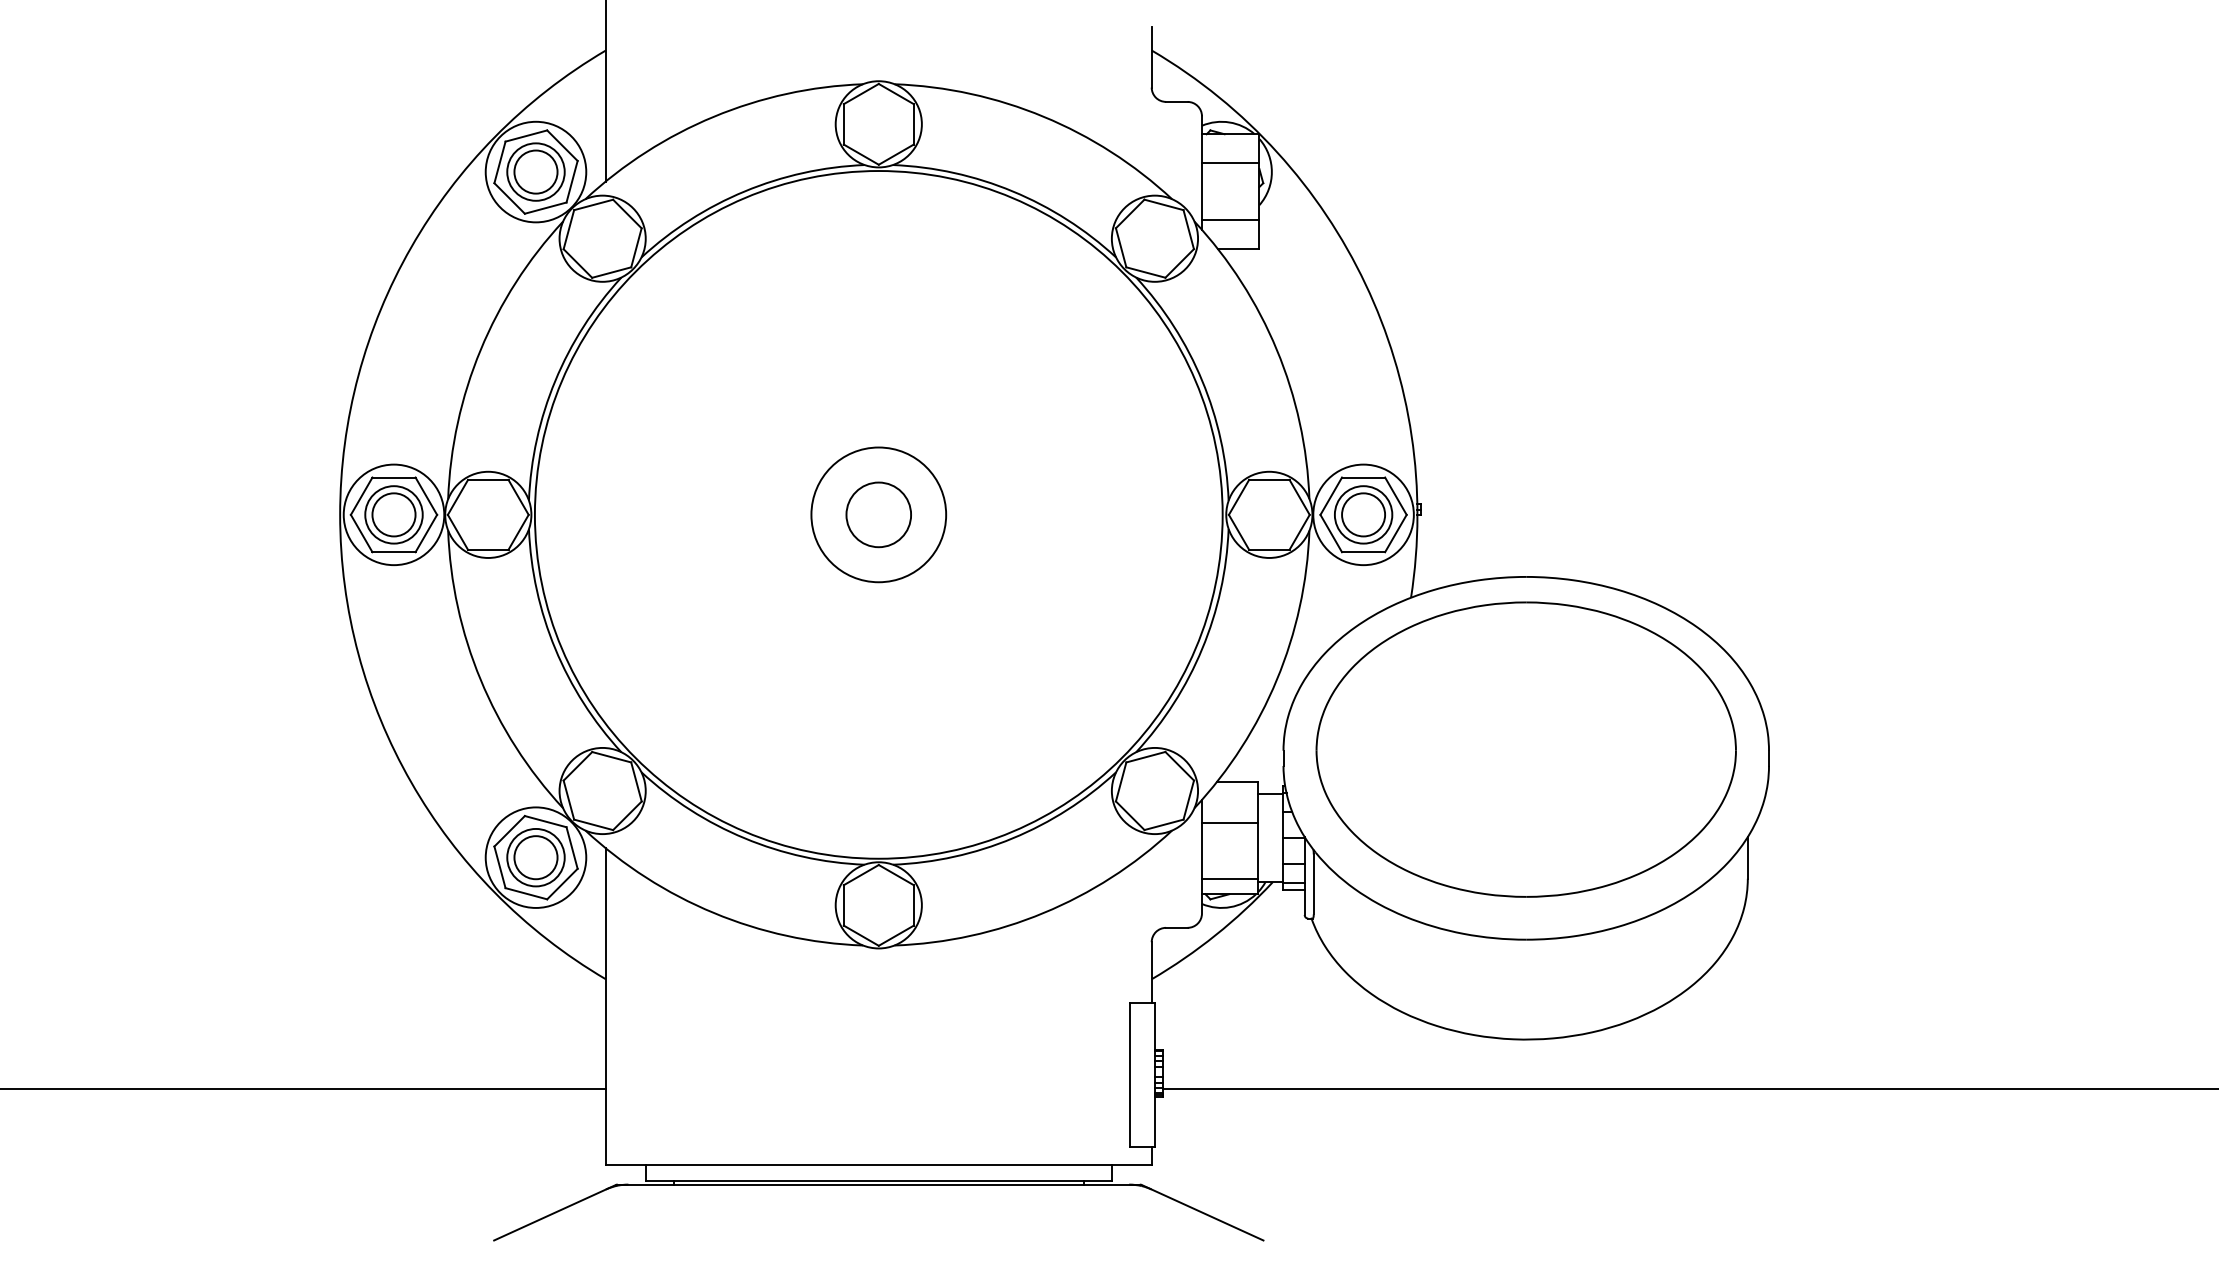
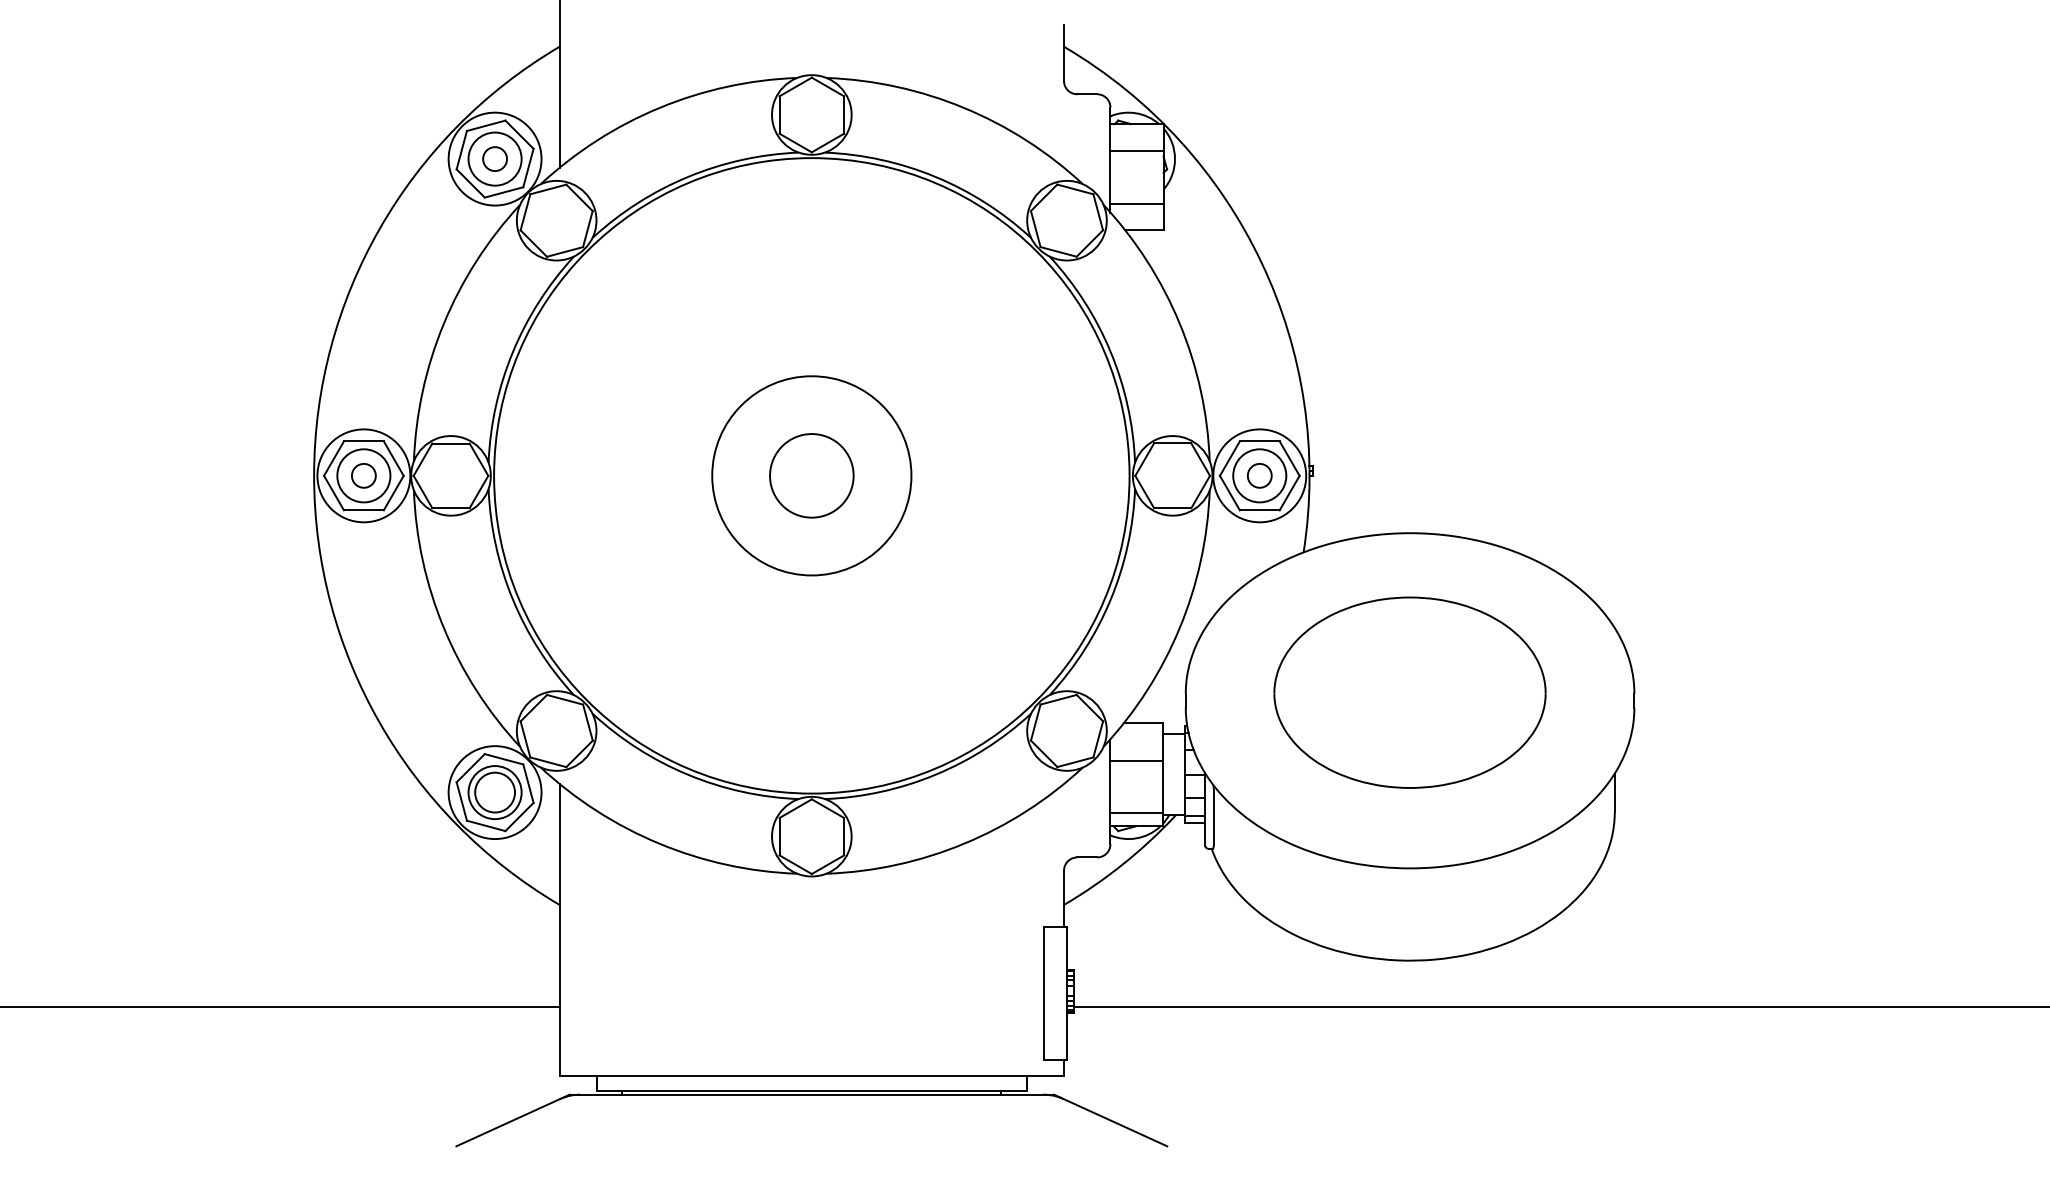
circle: (535, 171) -> (494, 158), size x0.6
circle: (393, 514) -> (363, 475), size x0.6
circle: (878, 514) -> (811, 475), size x1.4
circle: (878, 514) -> (811, 475), size x1.6
circle: (1363, 514) -> (1259, 475), size x0.6
part: (1525, 749) -> (1409, 692), size x0.7

